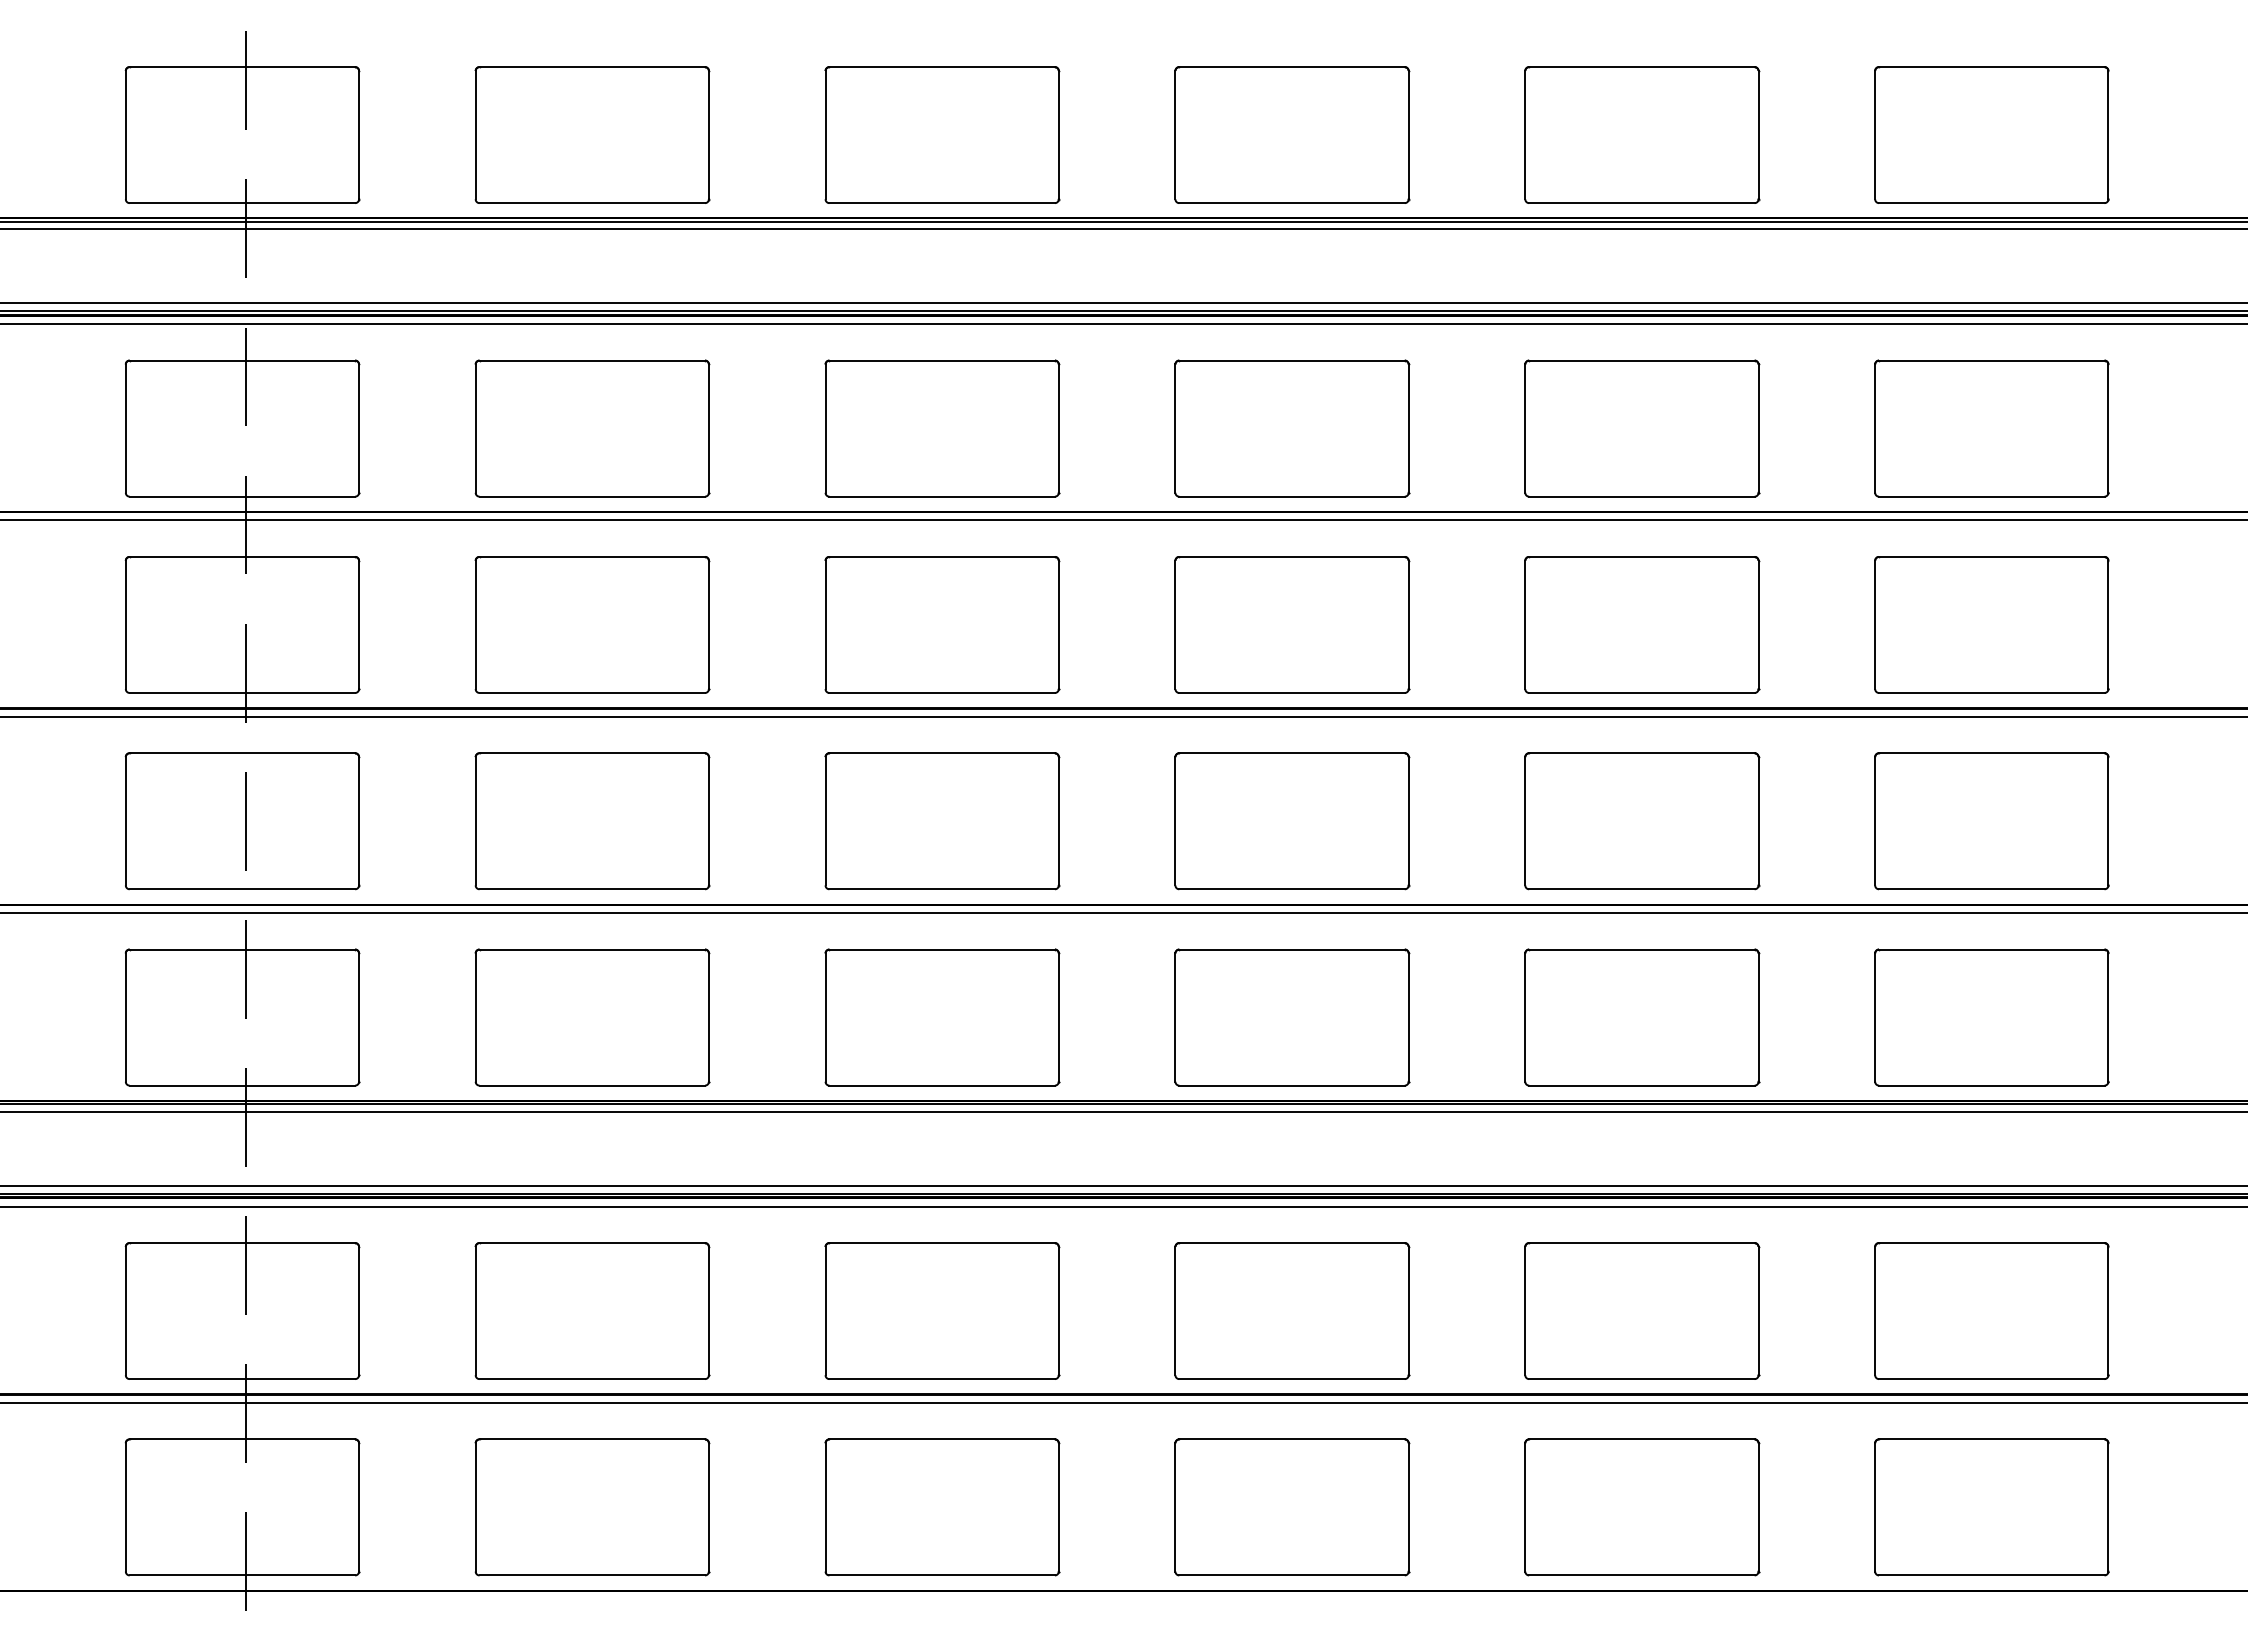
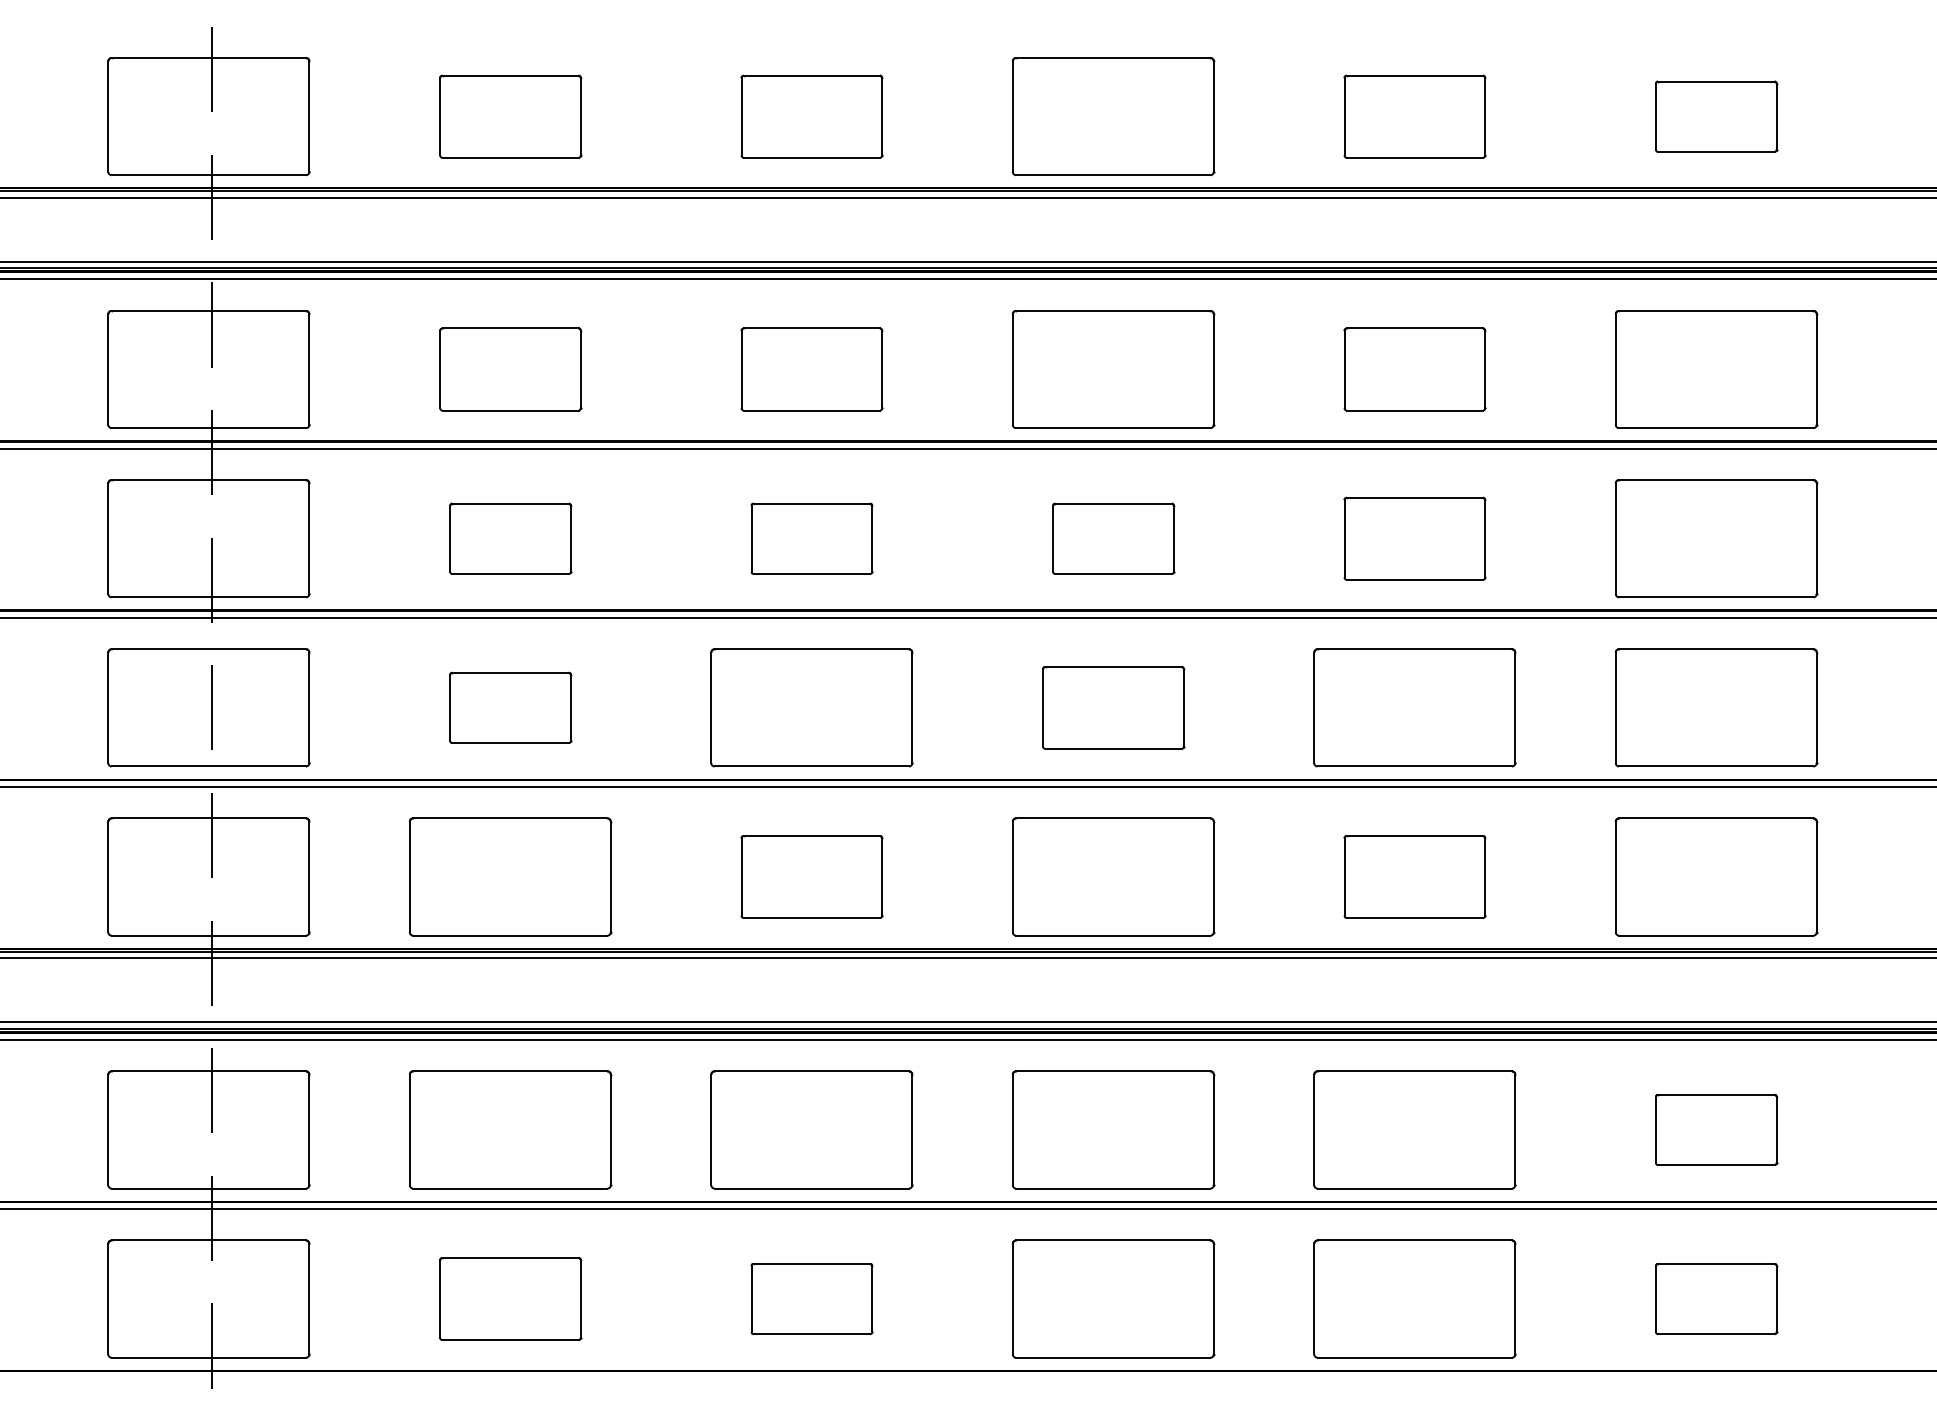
part: (592, 134) -> (510, 116), size x0.7
part: (941, 134) -> (811, 116), size x0.7
part: (1641, 134) -> (1414, 116), size x0.7
part: (1992, 134) -> (1716, 116), size x0.6
part: (592, 428) -> (510, 369), size x0.7
part: (941, 428) -> (811, 369), size x0.7
part: (1641, 428) -> (1414, 369), size x0.7
part: (592, 624) -> (510, 538), size x0.6
part: (941, 624) -> (811, 538), size x0.6
part: (1292, 624) -> (1113, 538), size x0.6
part: (1641, 624) -> (1414, 538), size x0.7
part: (592, 820) -> (510, 707), size x0.6
part: (1292, 820) -> (1113, 707), size x0.7
part: (941, 1016) -> (811, 876), size x0.7
part: (1641, 1016) -> (1414, 876), size x0.7
part: (1992, 1310) -> (1716, 1129), size x0.6
part: (592, 1506) -> (510, 1298), size x0.7
part: (941, 1506) -> (811, 1298), size x0.6
part: (1992, 1506) -> (1716, 1298), size x0.6

